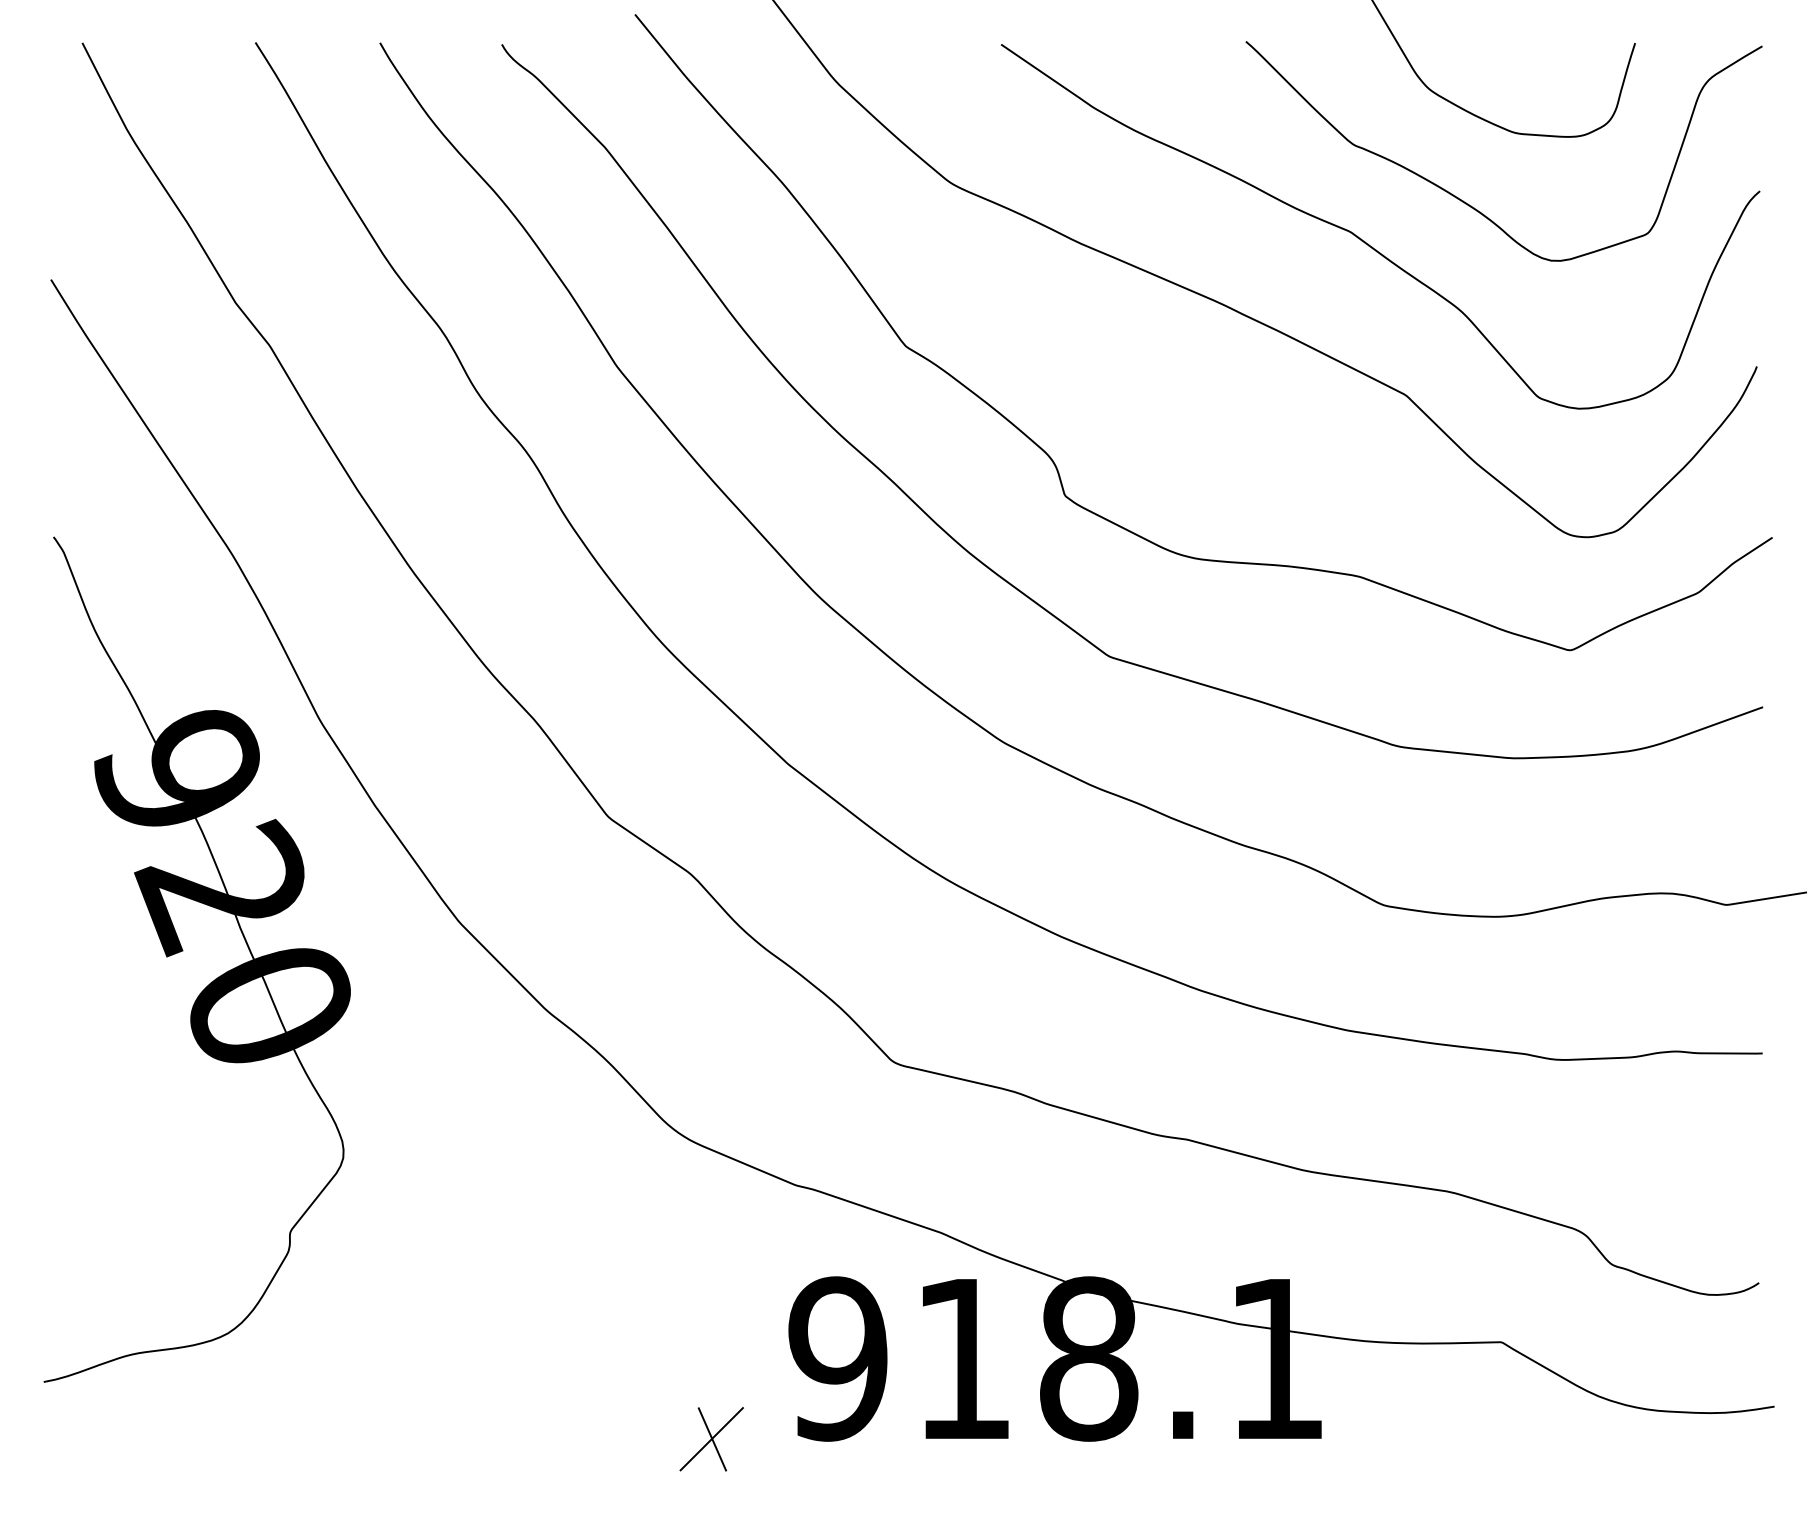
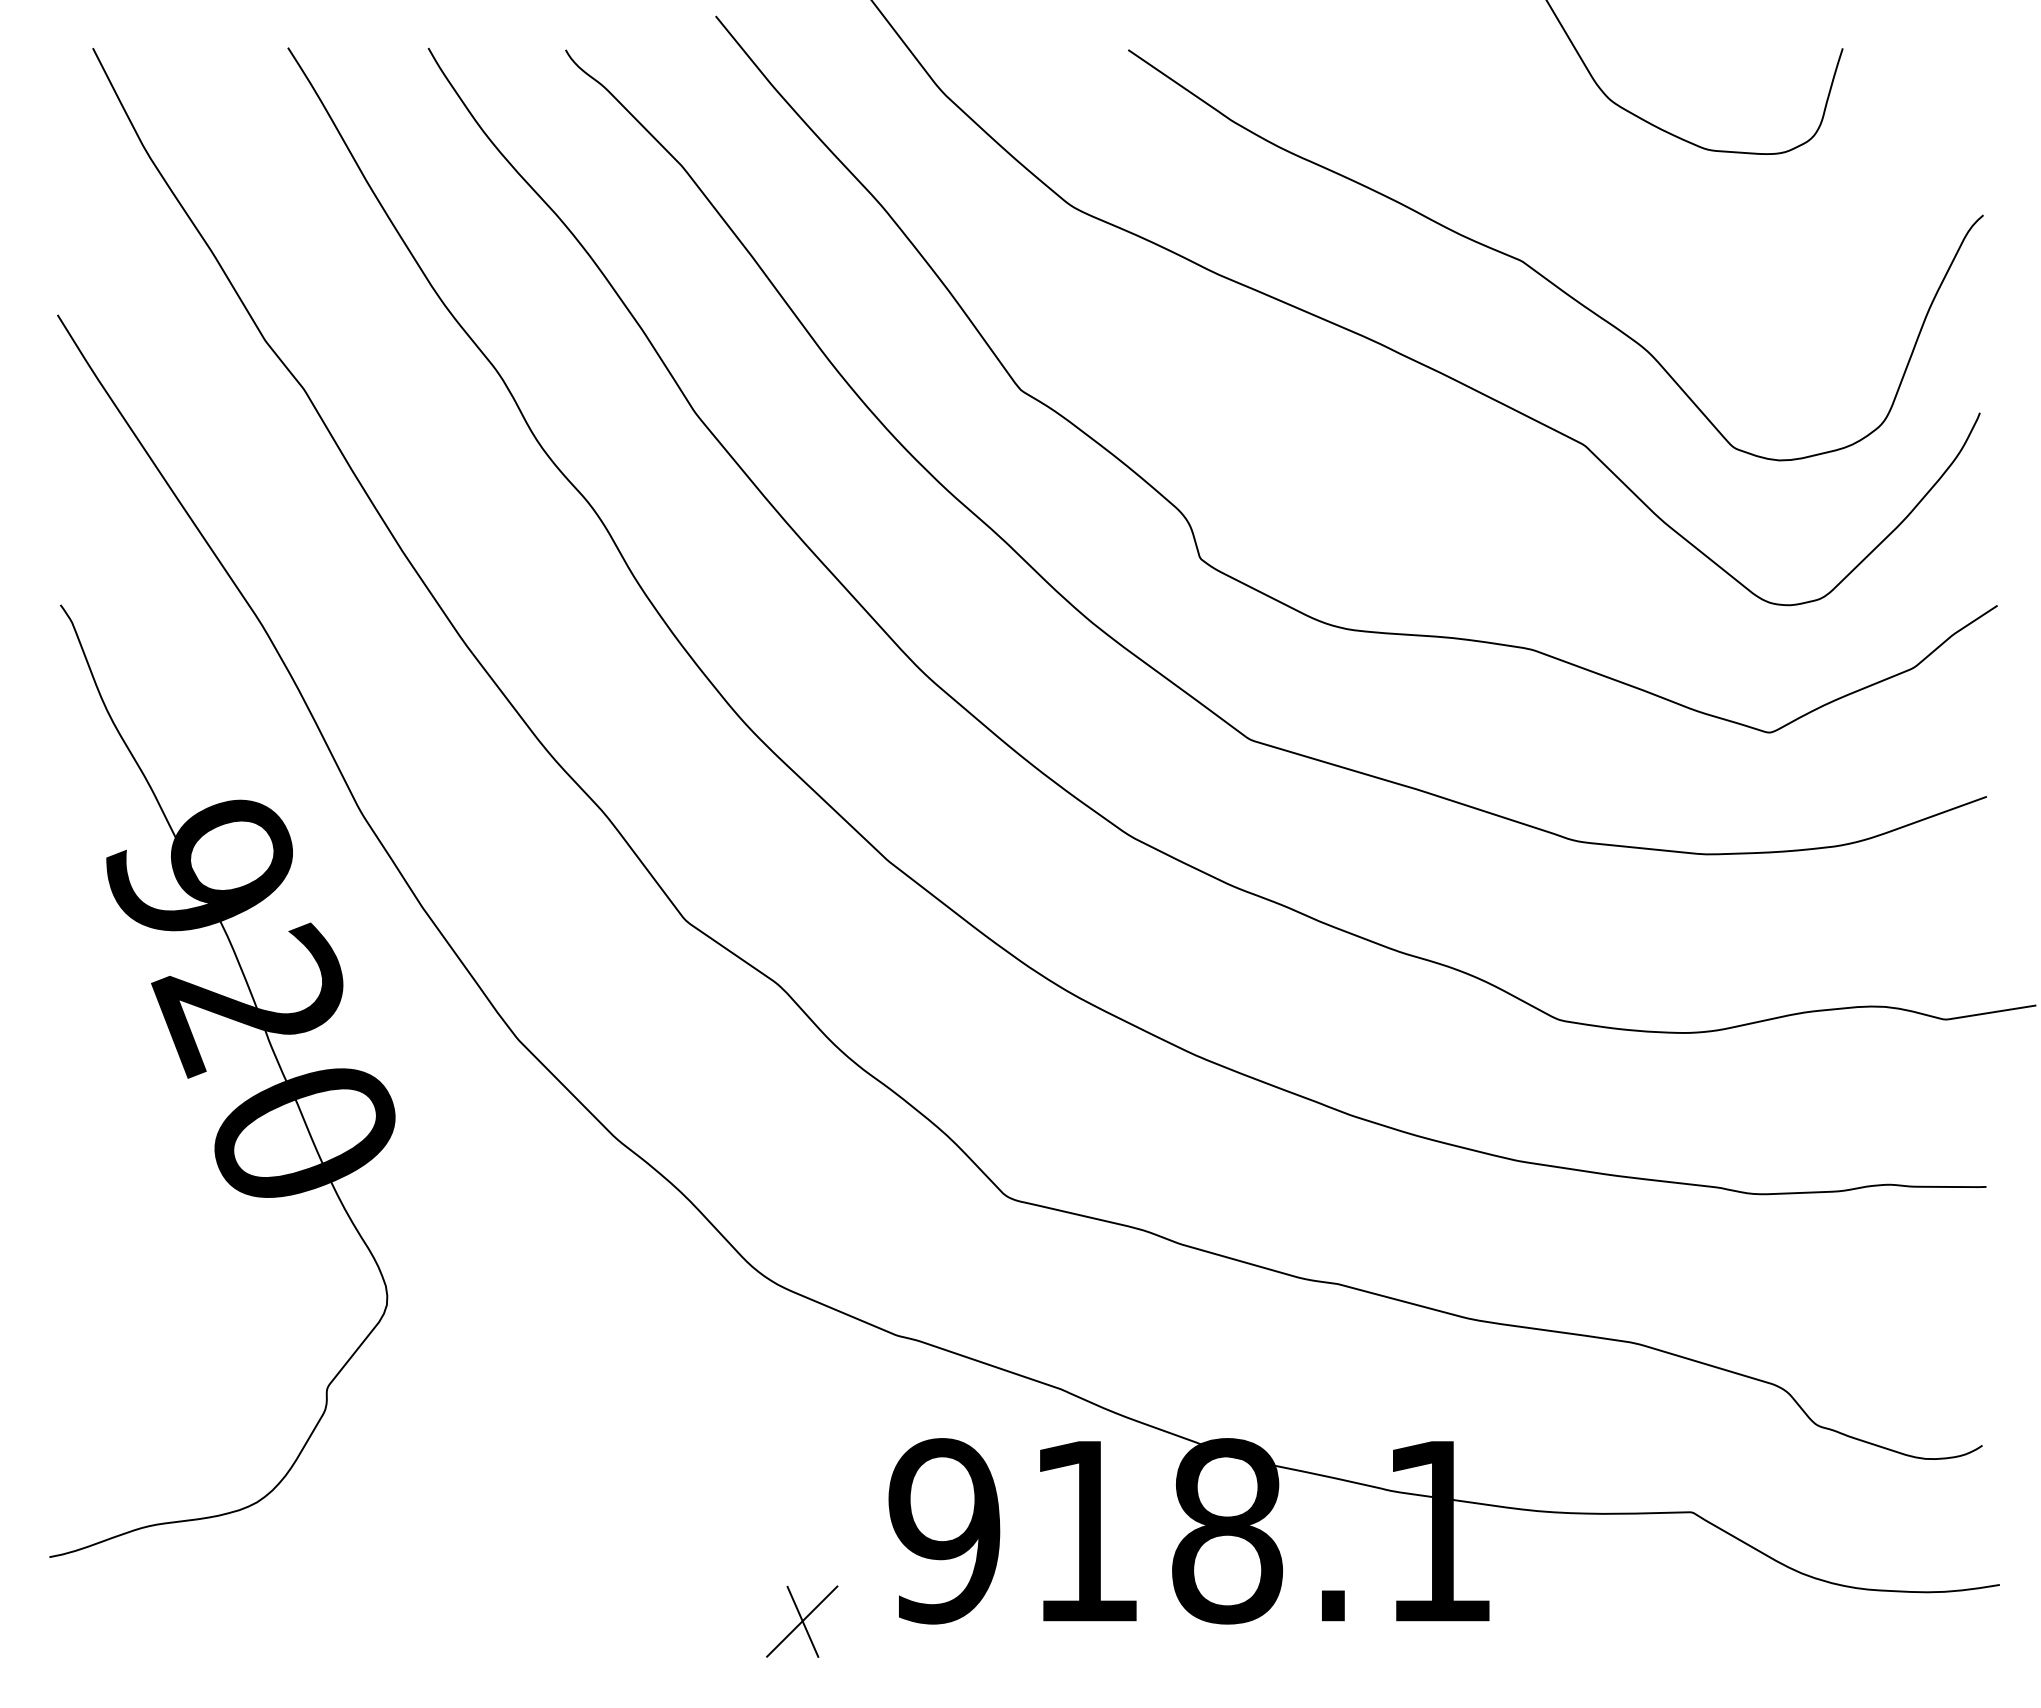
curve: (1469, 204) -> (1656, 230), removed

